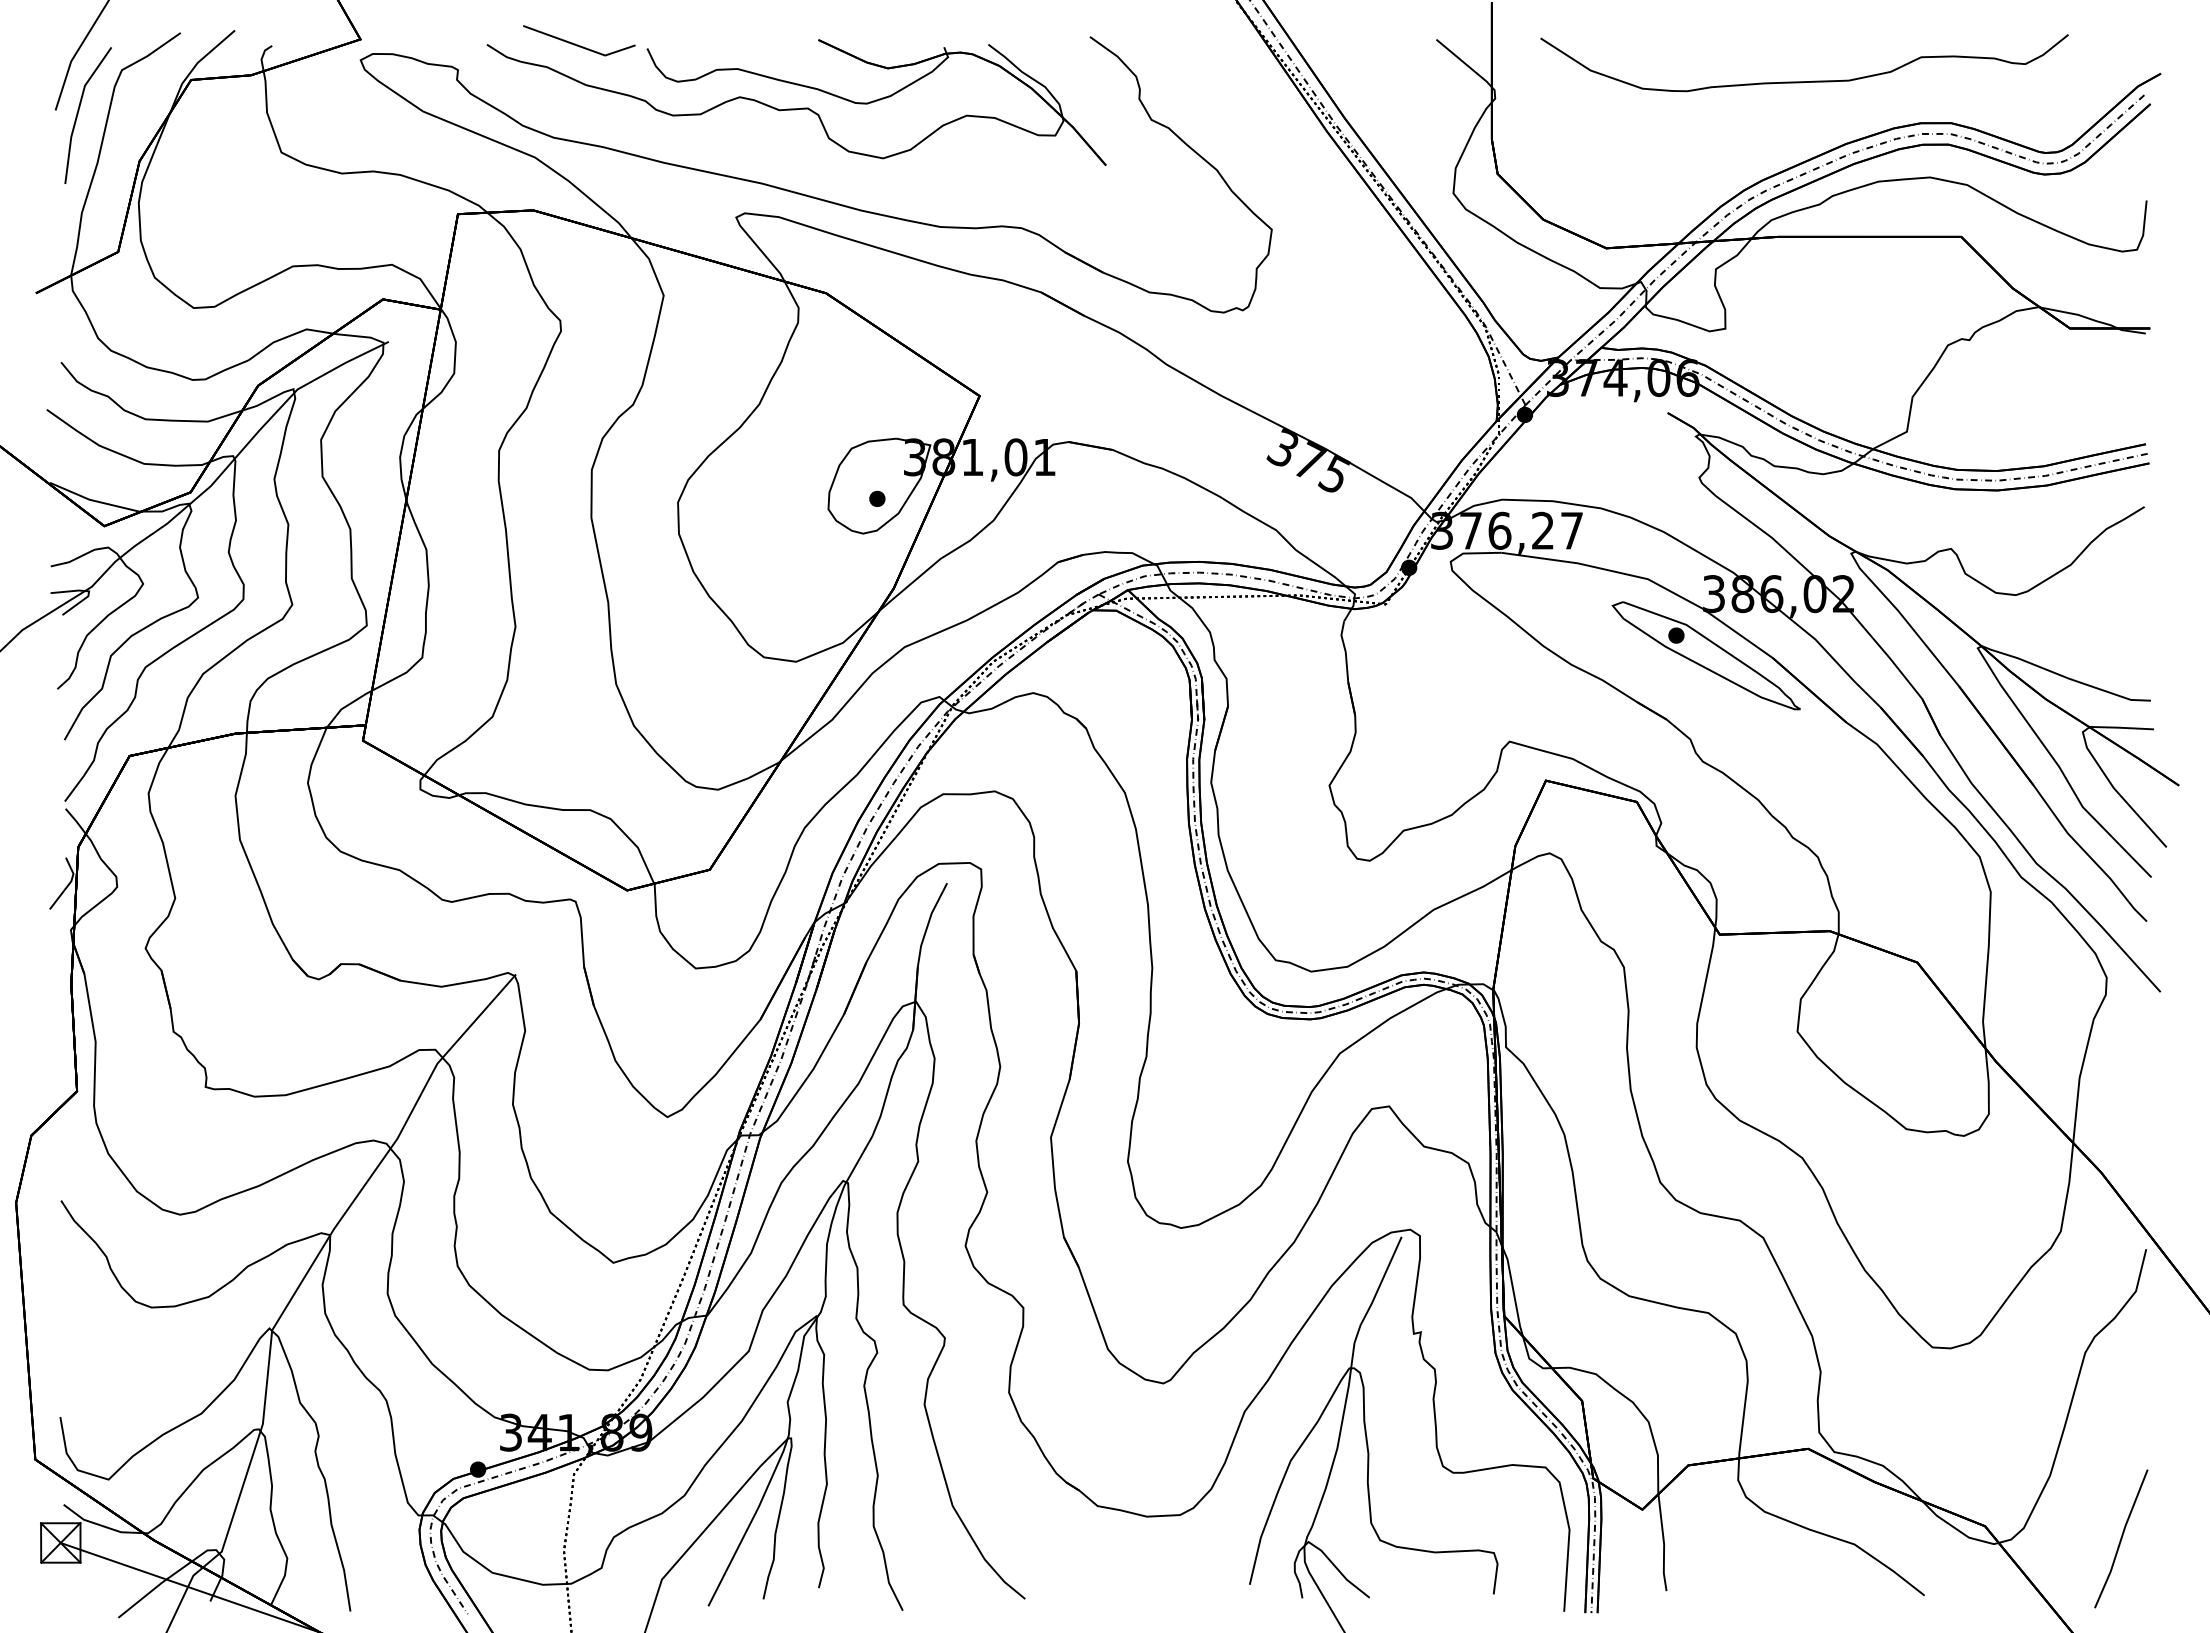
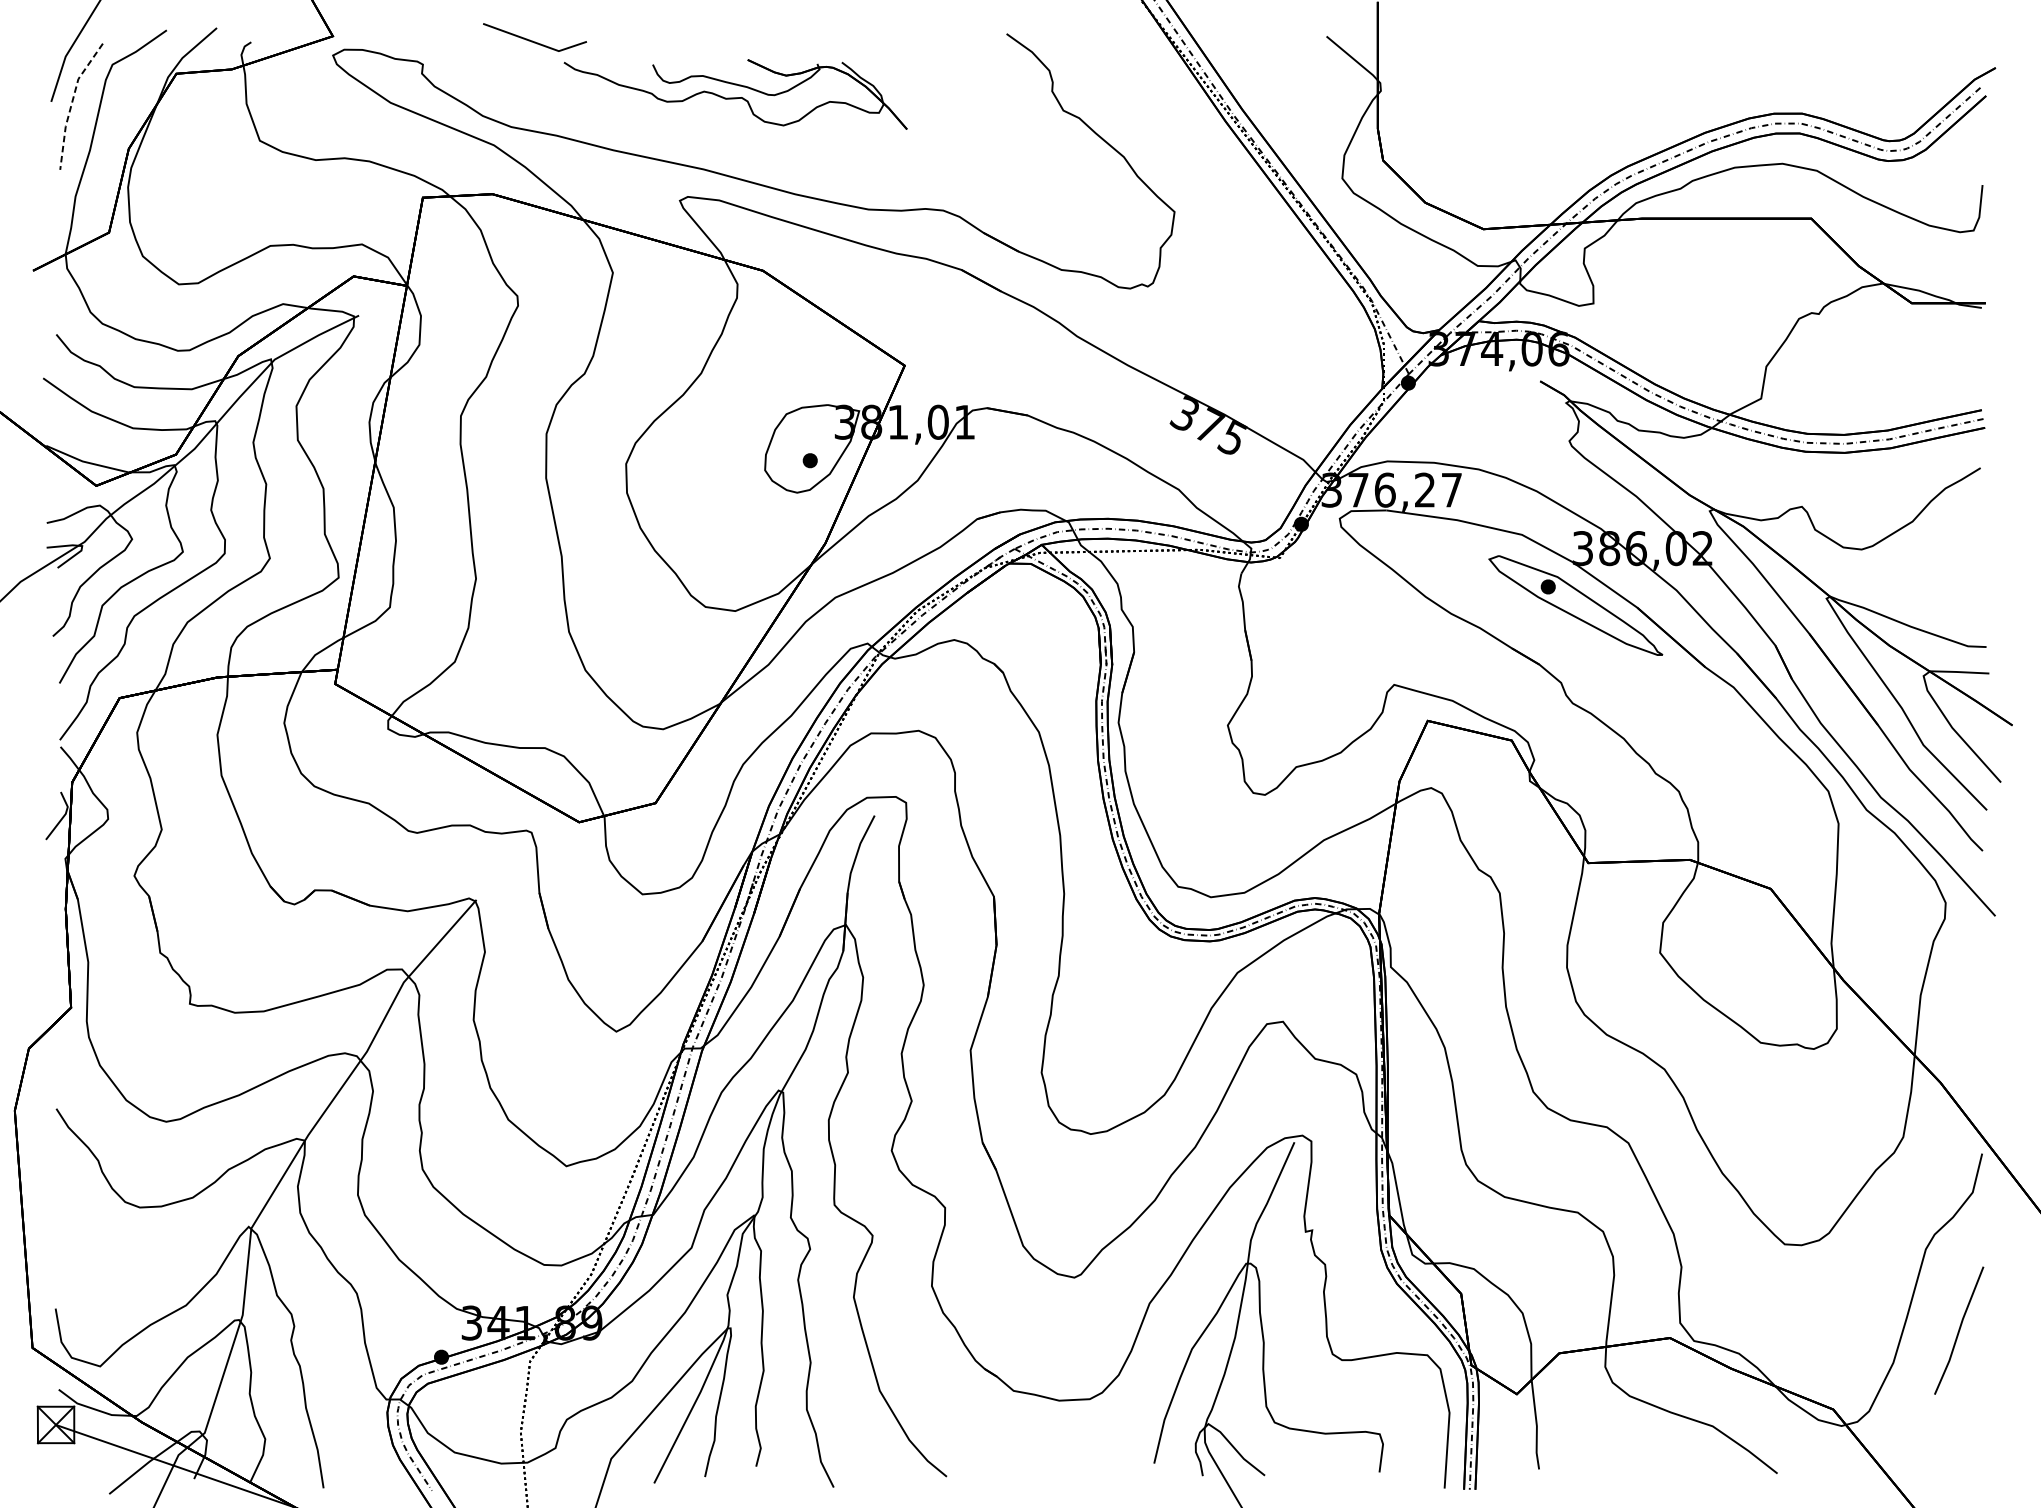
curve: (1804, 81) -> (1666, 75), removed
part: (796, 102) -> (735, 94), size x0.6
line: (77, 112) -> (71, 103), solid -> dashed
line: (2121, 1538) -> (1959, 1330), moved

